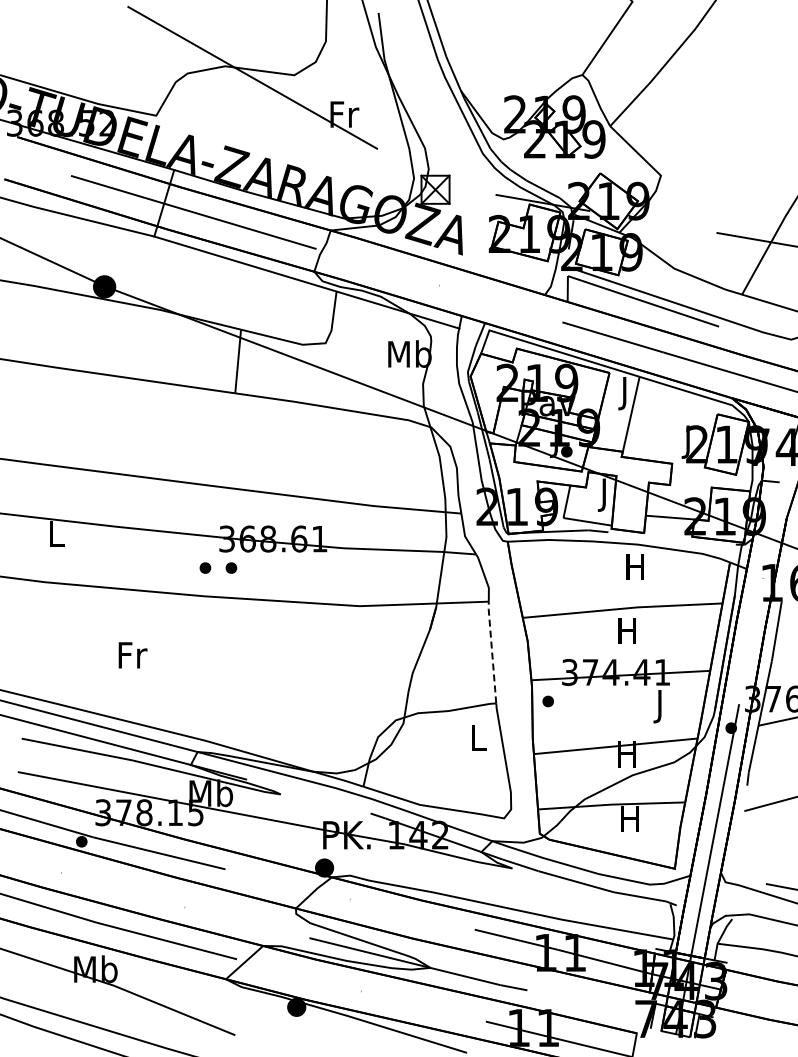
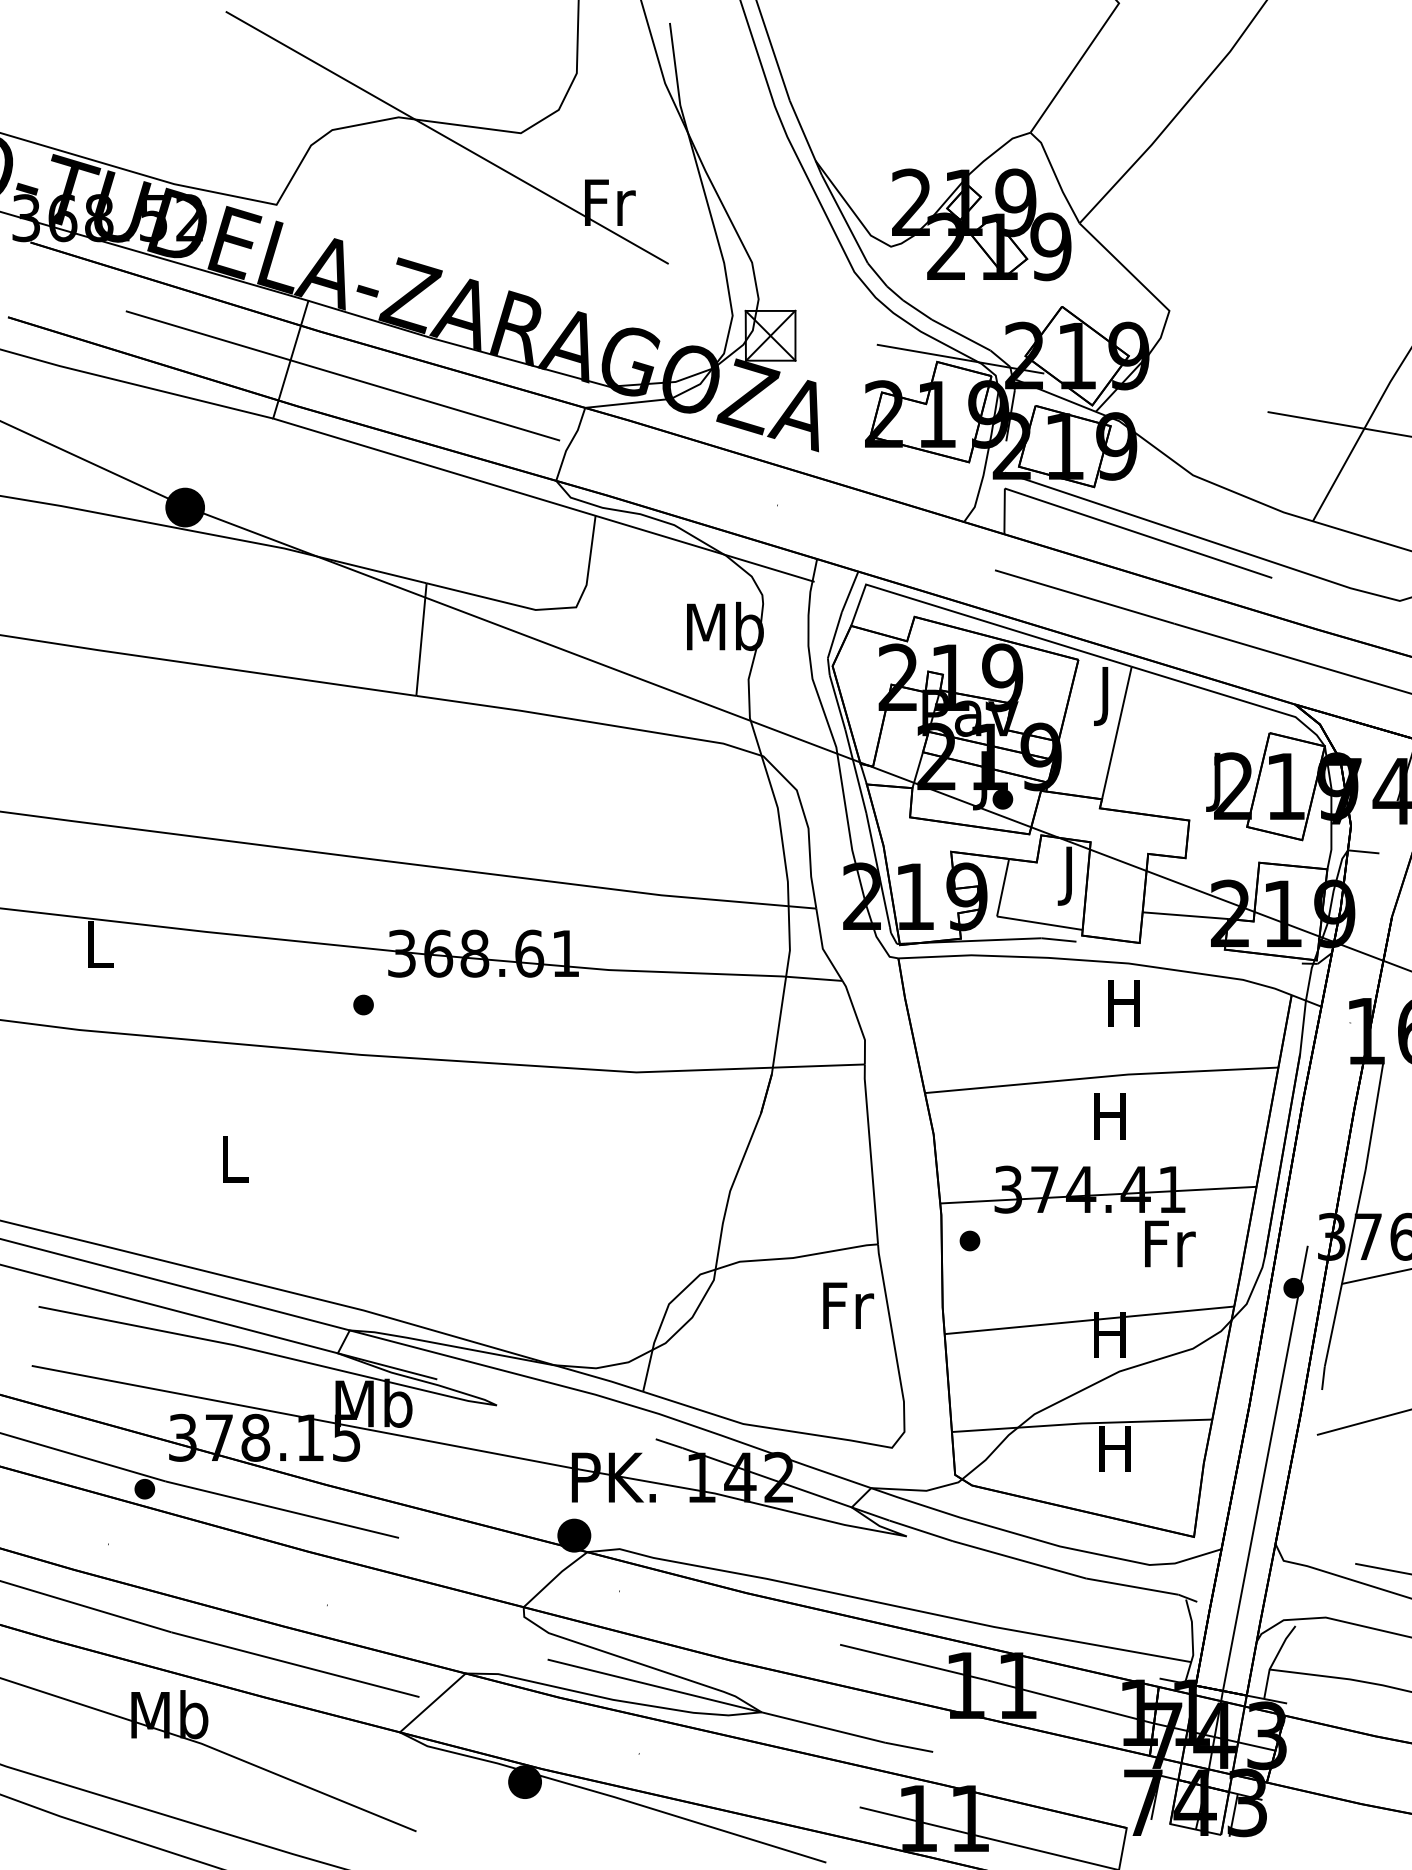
part: (231, 567) -> (409, 1003), removed
line: (492, 651) -> (871, 1152), dashed -> solid
text: (132, 655) -> (234, 1159), Fr -> L
text: (661, 706) -> (1170, 1249), J -> Fr
text: (479, 738) -> (848, 1306), L -> Fr

